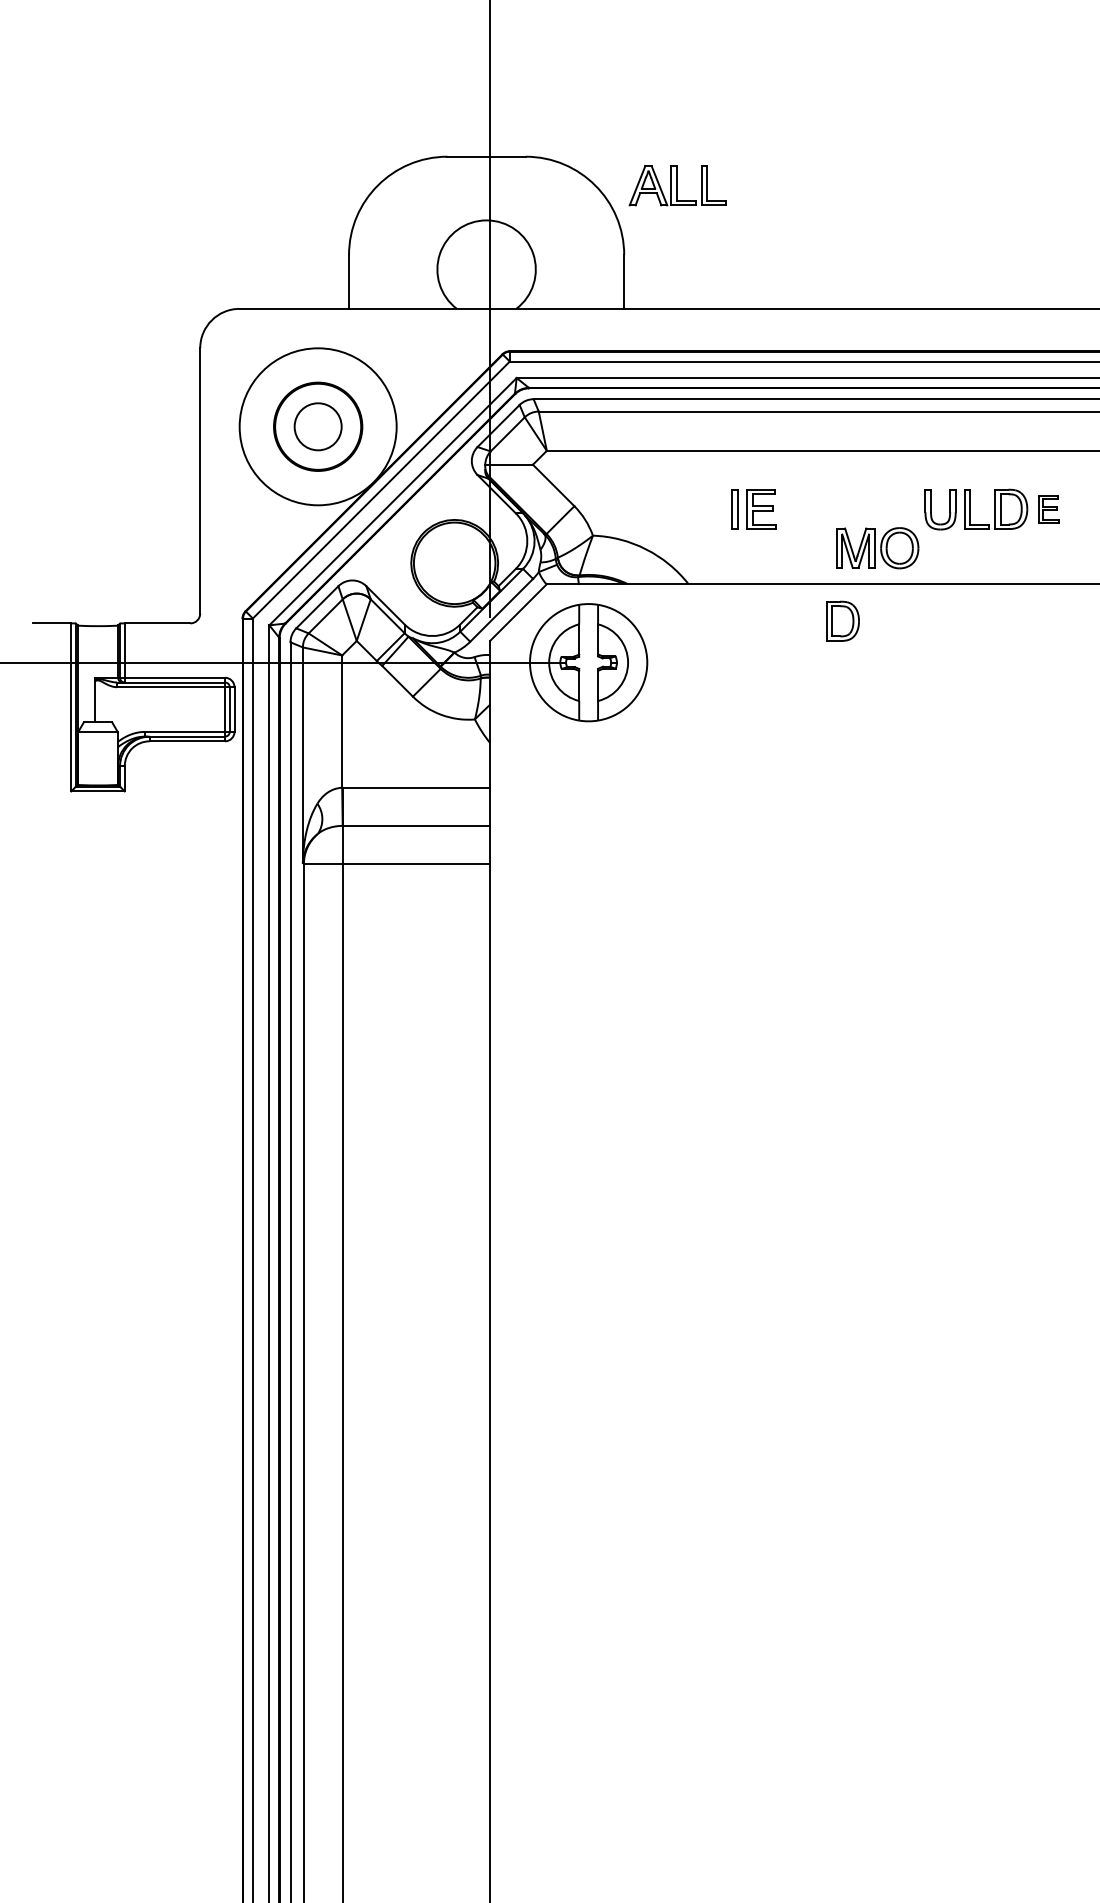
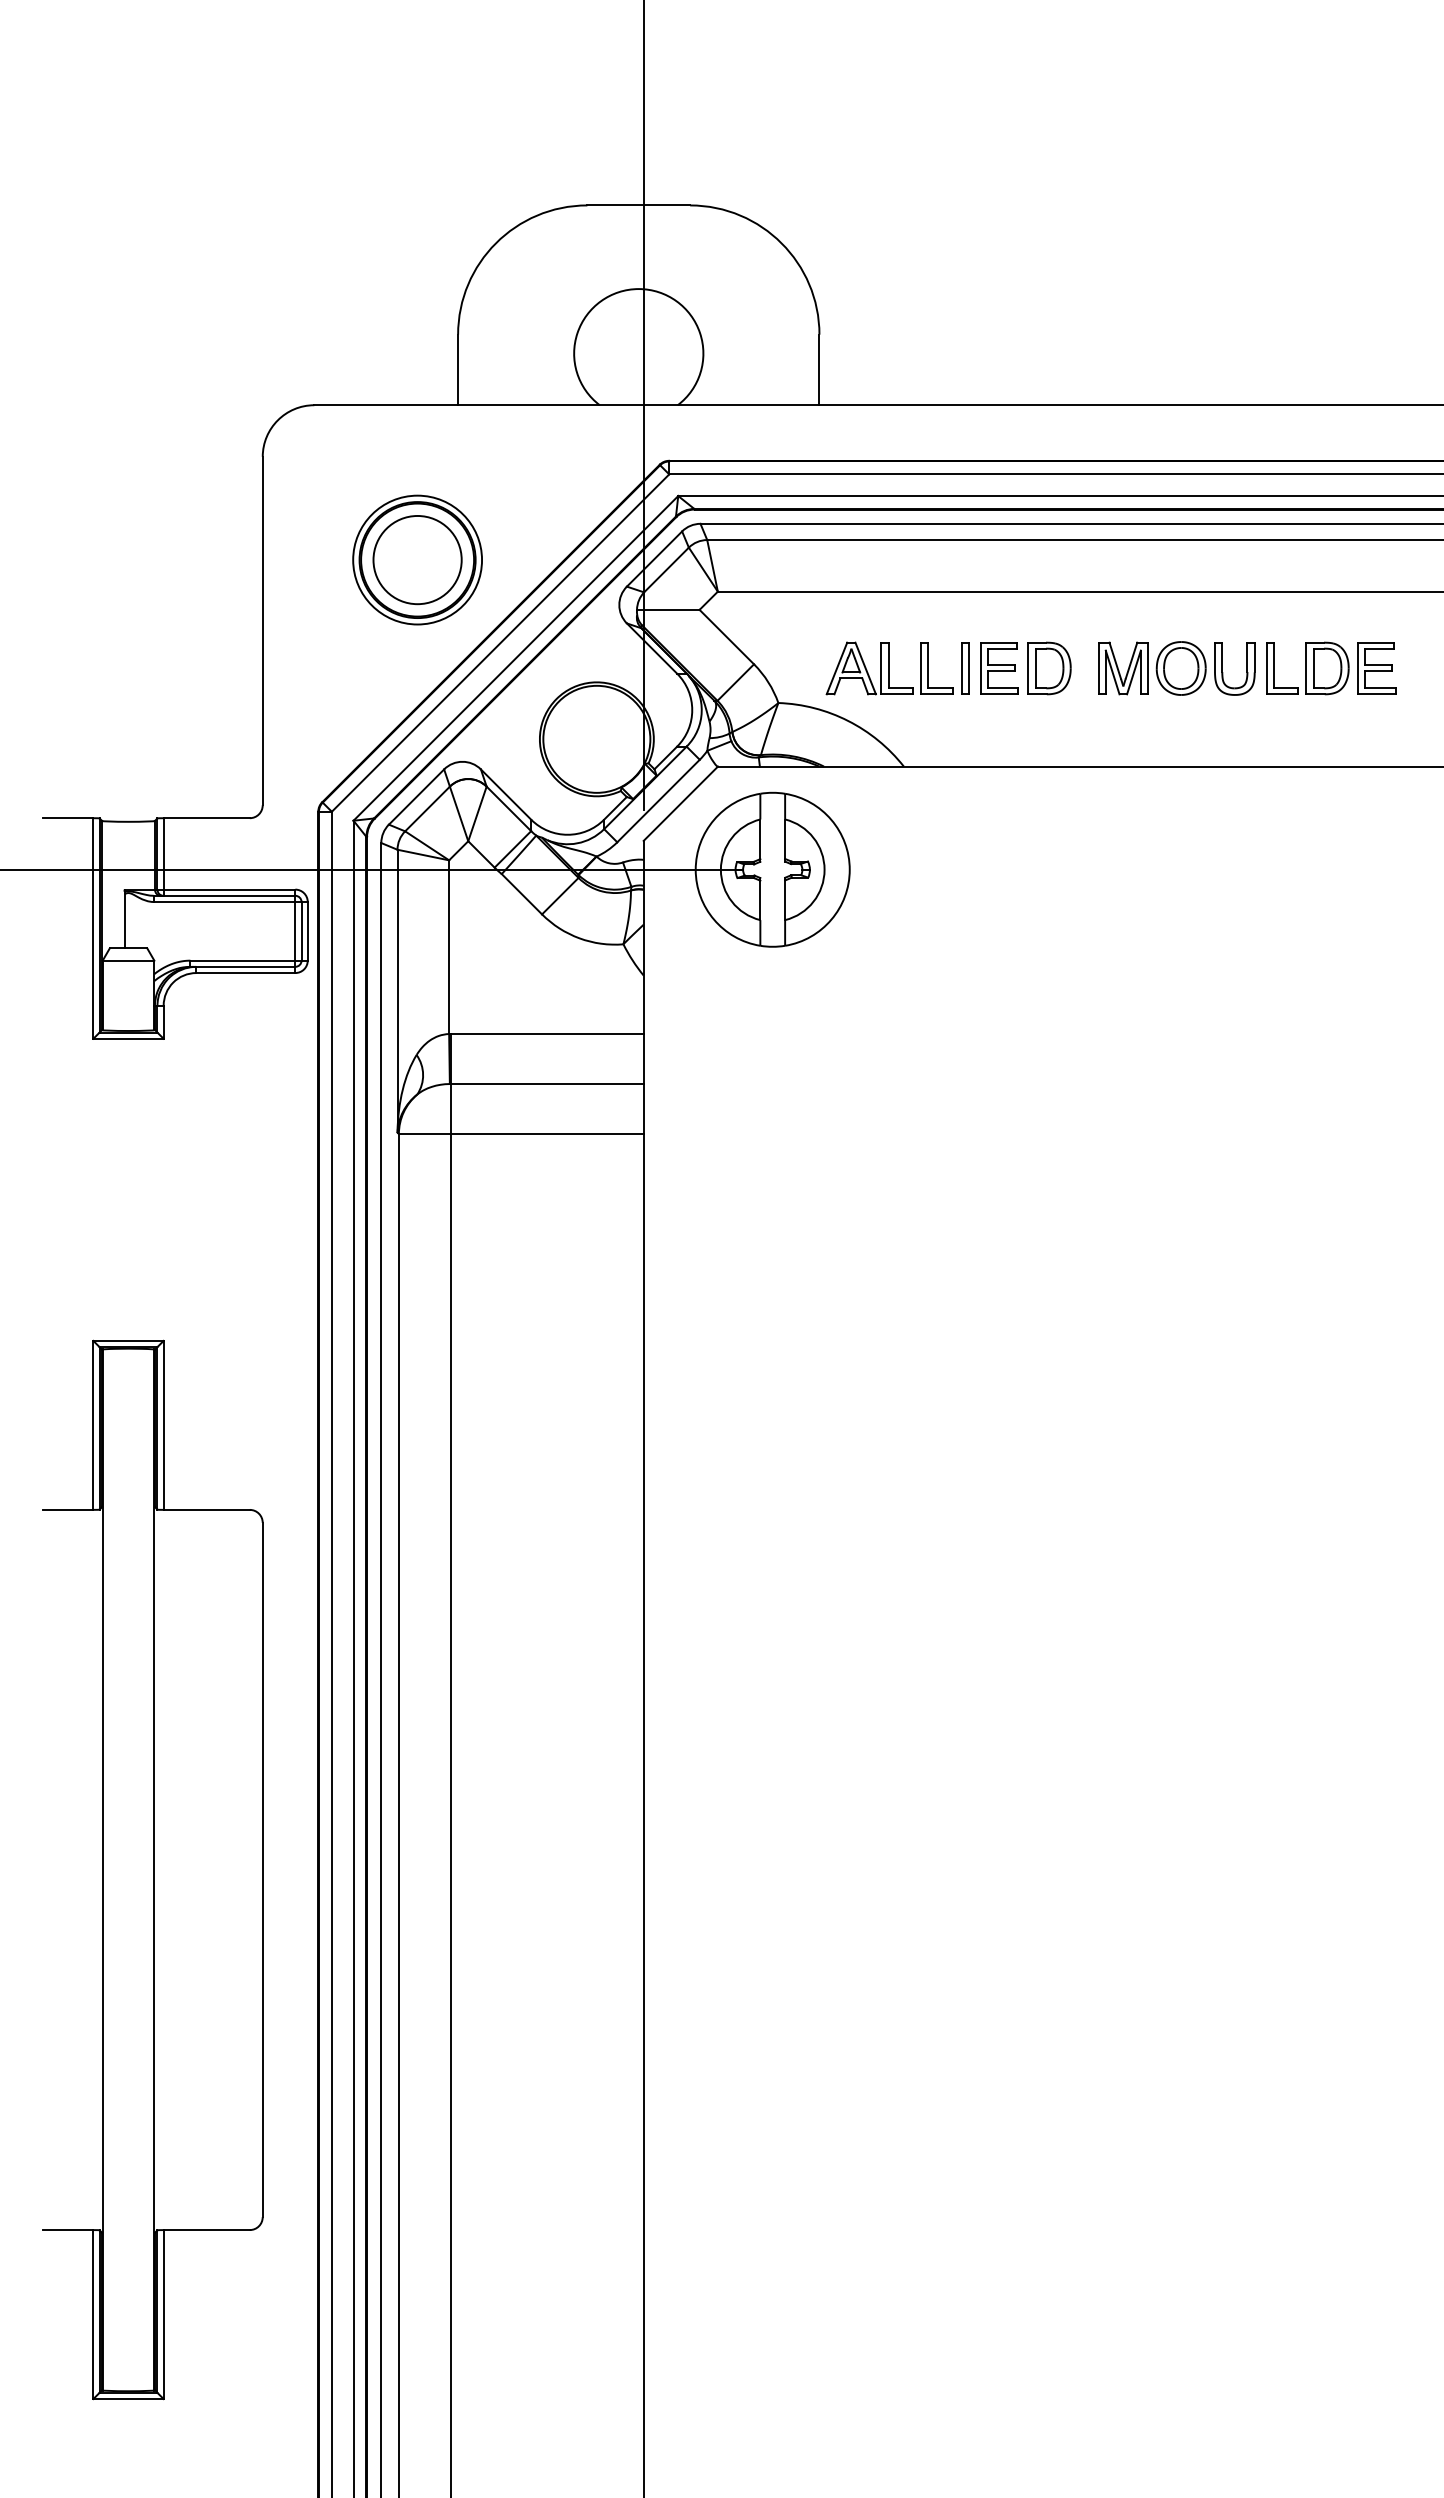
part: (677, 185) -> (889, 668), moved
circle: (318, 426) -> (417, 559), size x0.62
circle: (318, 426) -> (417, 559), size x1.43
part: (1048, 509) -> (1376, 668), size x1.43
part: (877, 548) -> (1152, 668), moved
part: (842, 621) -> (1049, 668), moved
part: (116, 1424) -> (152, 1869), added

